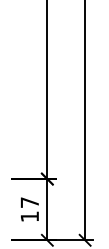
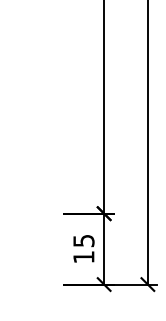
text: (29, 203) -> (83, 241), 17 -> 15

